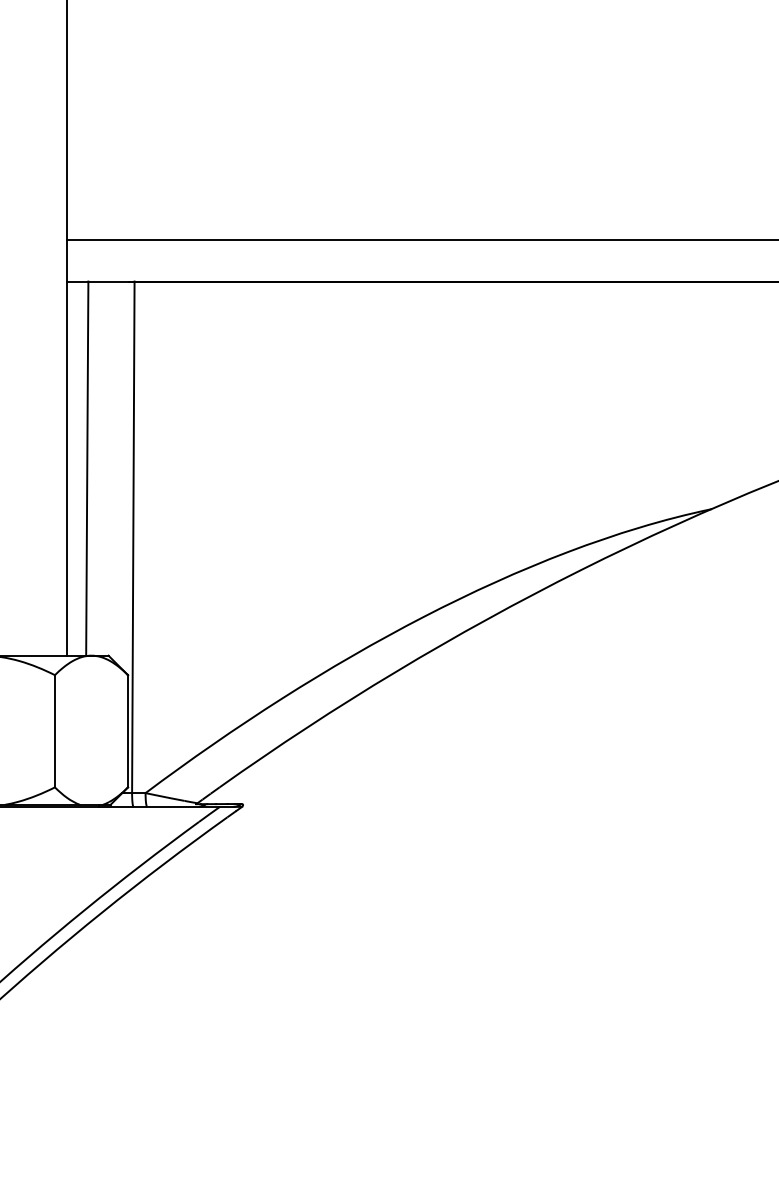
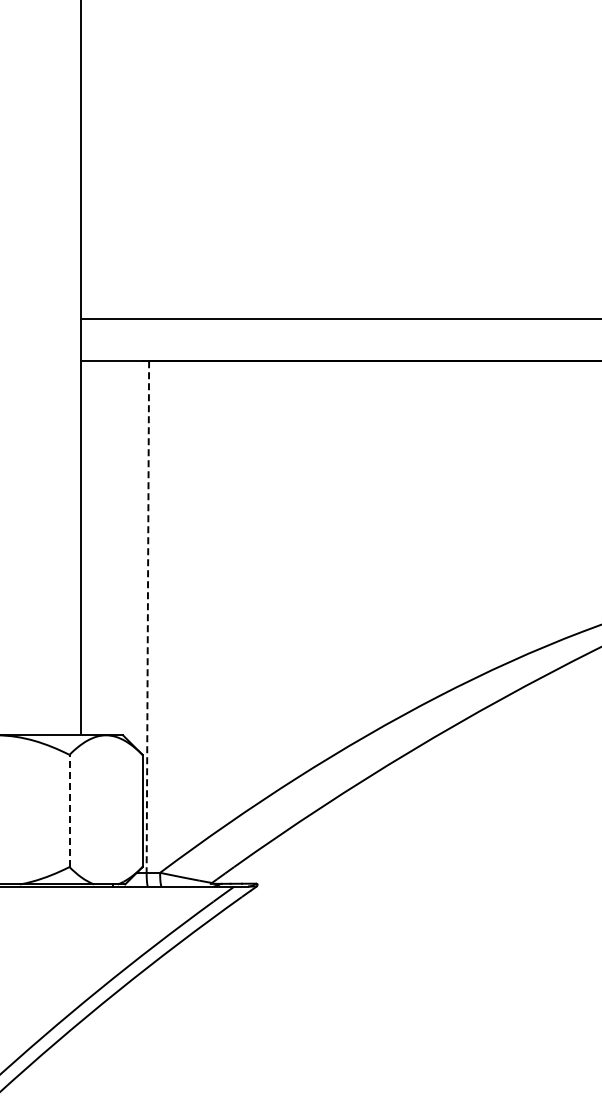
line: (87, 468) -> (102, 548), removed
line: (133, 537) -> (148, 617), solid -> dashed
line: (54, 730) -> (69, 810), solid -> dashed

